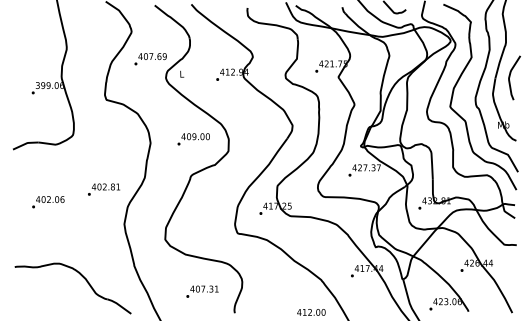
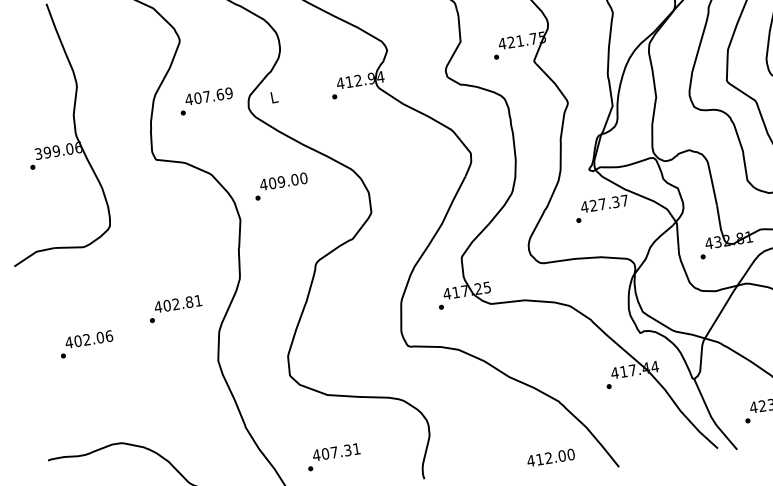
text: (150, 59) -> (206, 101), moved
text: (193, 139) -> (280, 186), moved
text: (202, 291) -> (333, 456), moved

